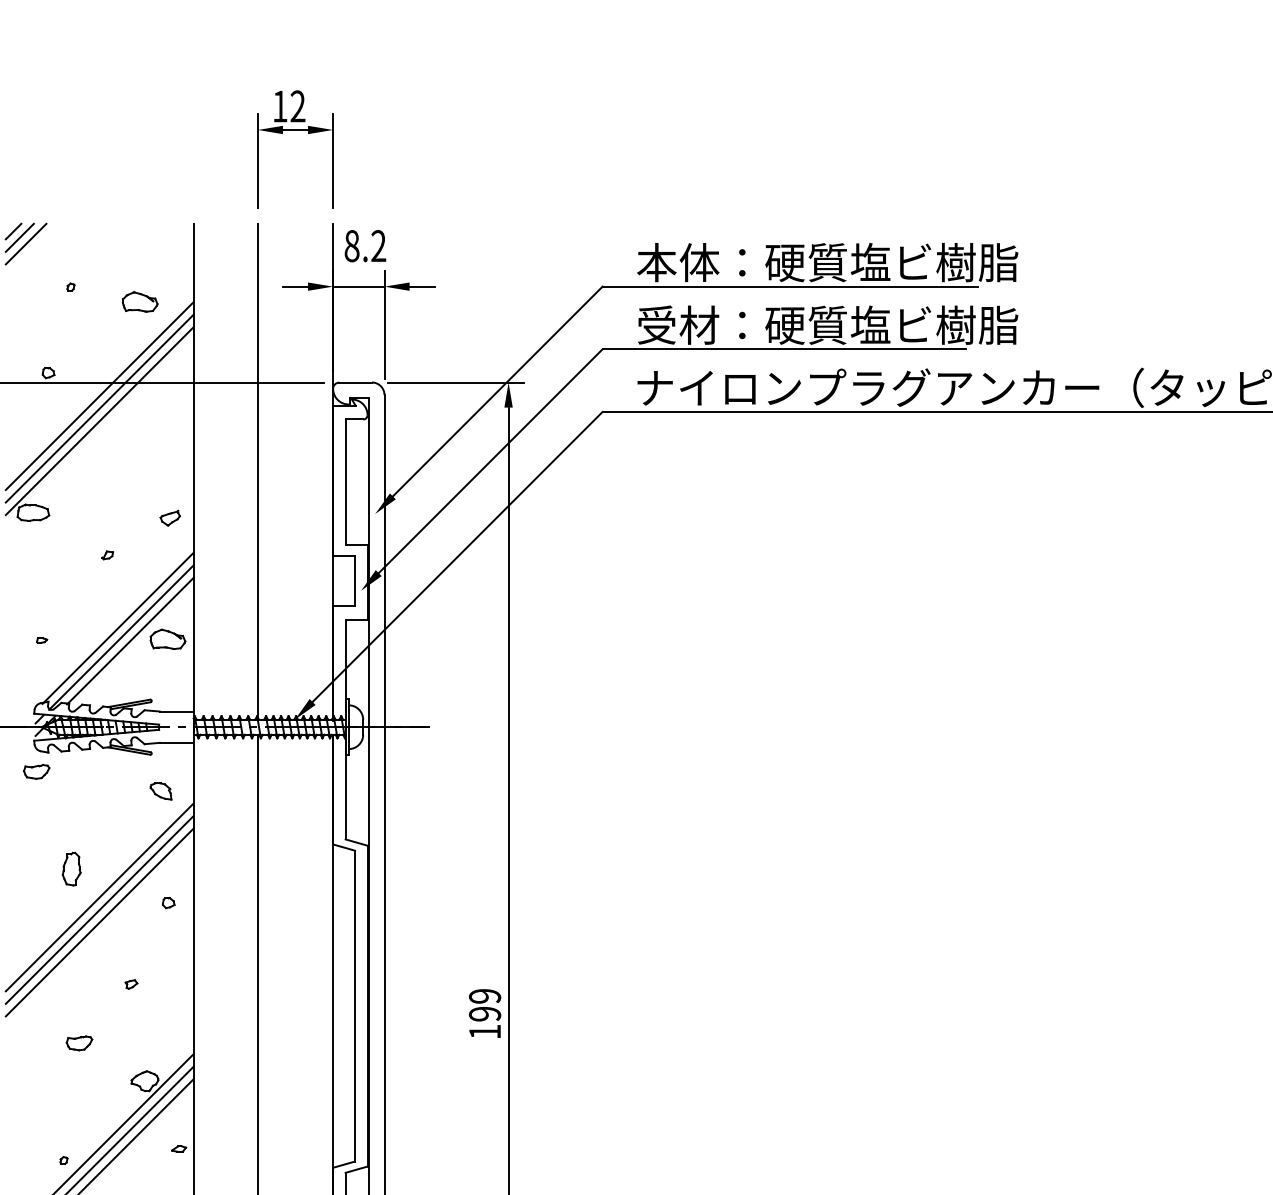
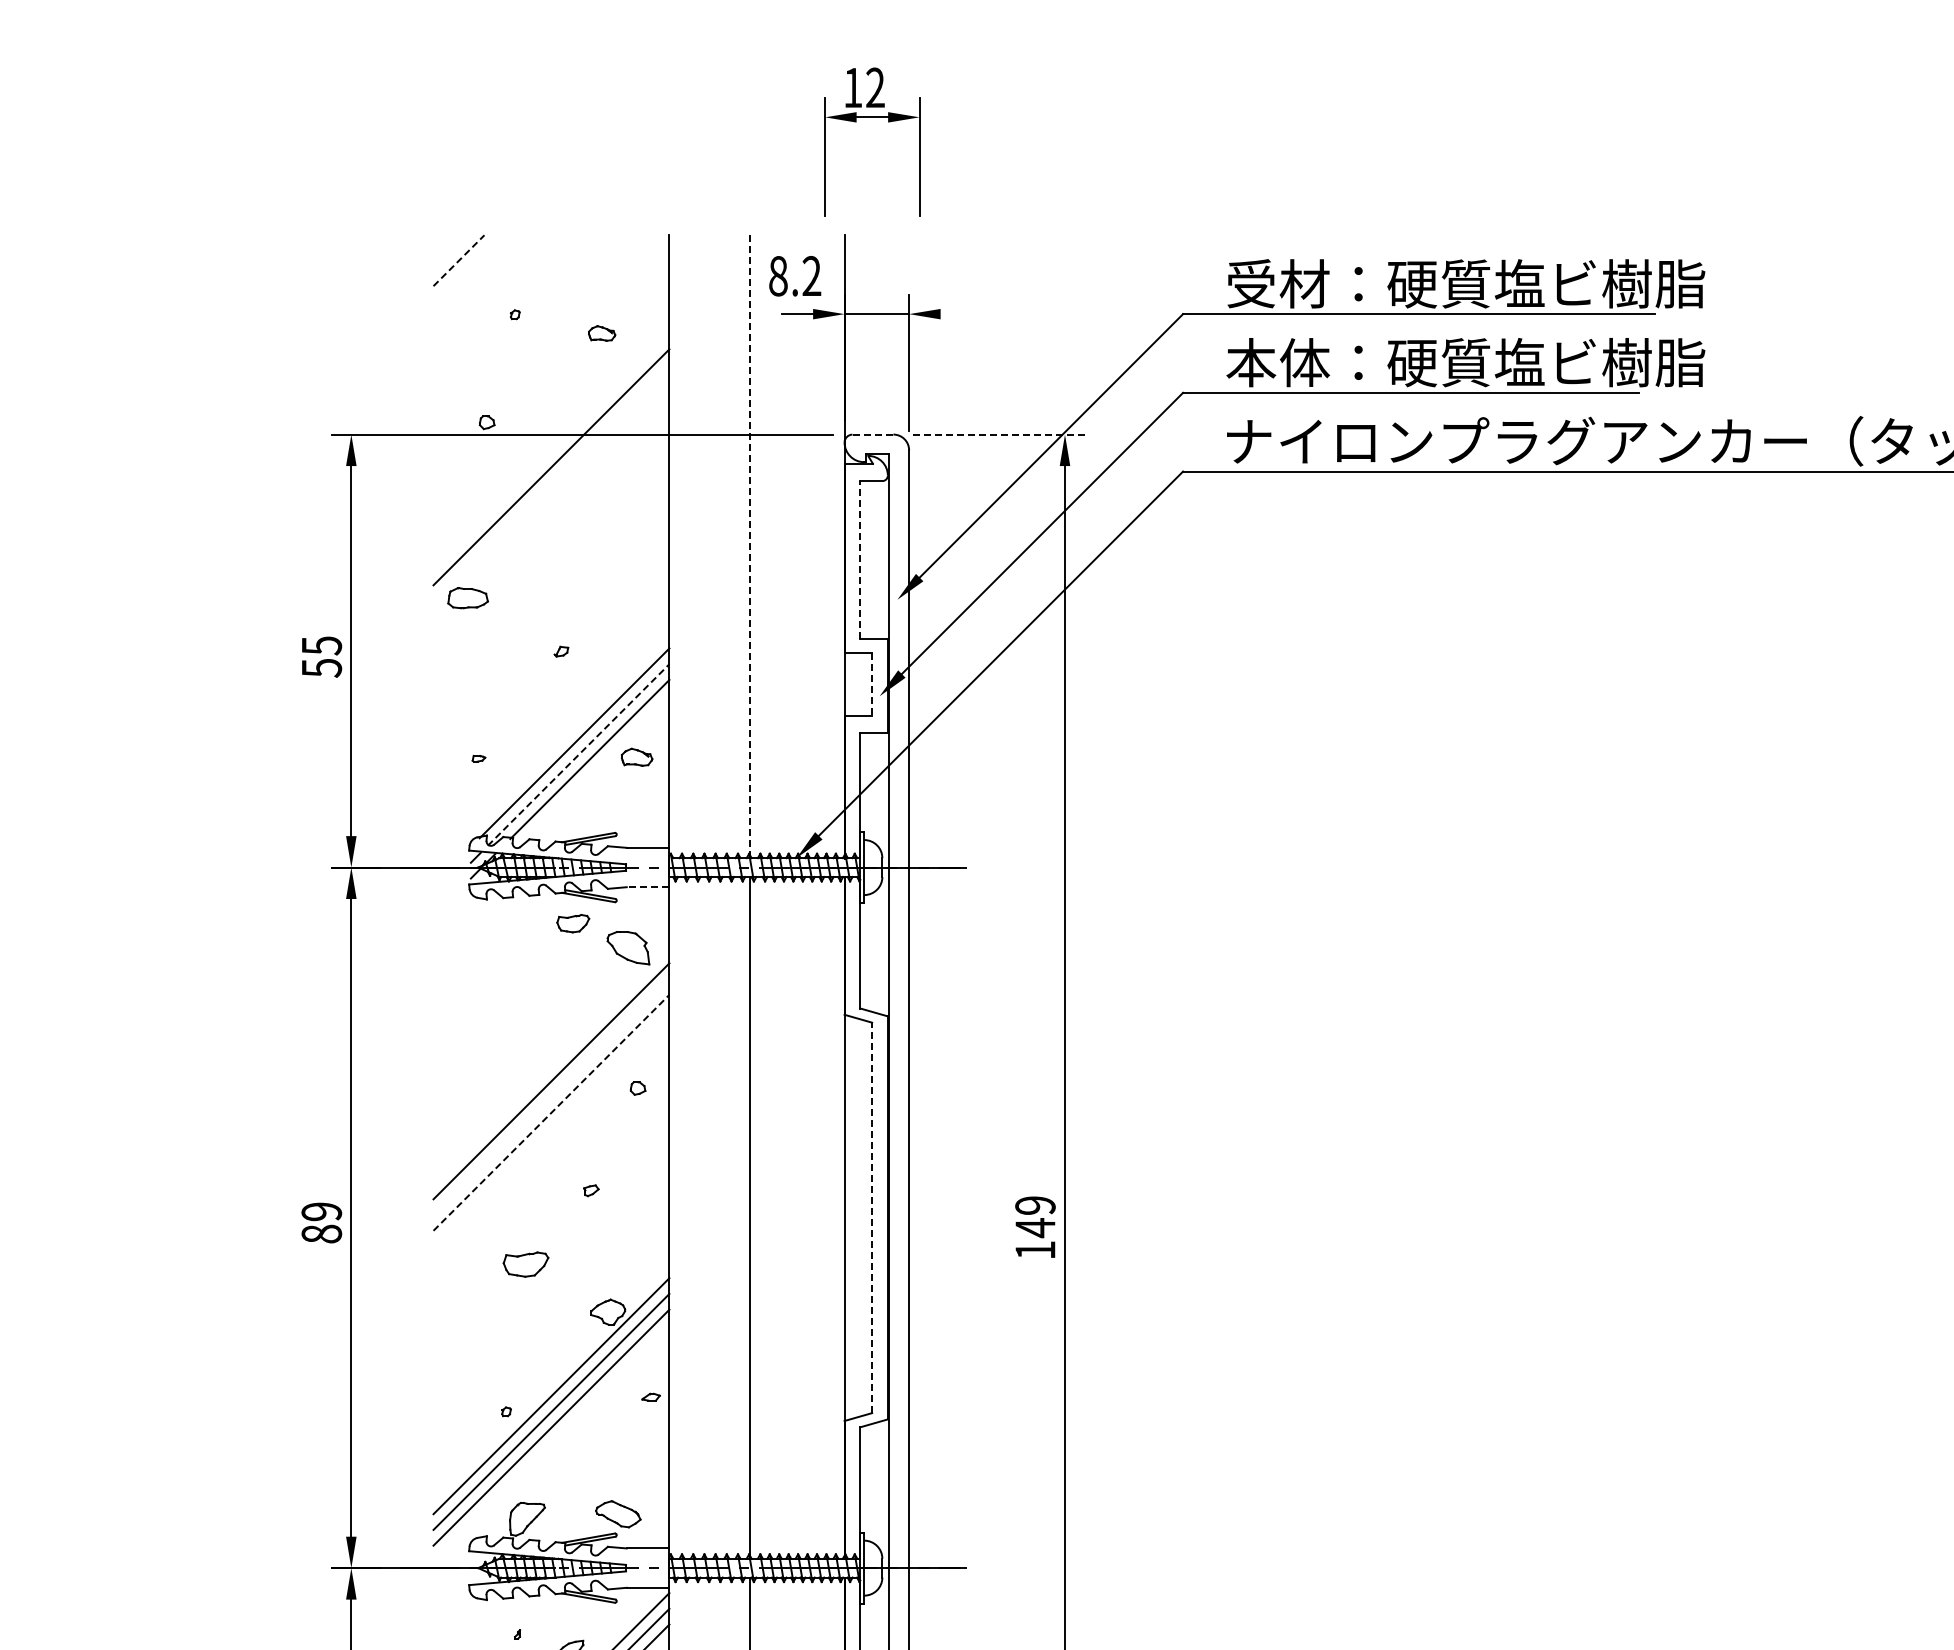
part: (295, 130) -> (872, 117), moved
line: (13, 231) -> (442, 244), removed
line: (19, 237) -> (450, 252), removed
line: (26, 243) -> (459, 260), solid -> dashed
text: (365, 246) -> (795, 276), moved
text: (678, 262) -> (1278, 283), 本体：硬質塩ビ樹脂 -> 受材：硬質塩ビ樹脂
line: (422, 286) -> (956, 314), removed
part: (139, 302) -> (601, 333), size x0.6
text: (678, 325) -> (1278, 362), 受材：硬質塩ビ樹脂 -> 本体：硬質塩ビ樹脂
line: (355, 382) -> (872, 434), solid -> dashed
line: (455, 382) -> (998, 434), solid -> dashed
line: (99, 395) -> (551, 451), removed
line: (99, 421) -> (551, 483), removed
line: (258, 470) -> (750, 545), solid -> dashed
line: (345, 481) -> (860, 559), solid -> dashed
part: (169, 517) -> (639, 604), removed
line: (355, 581) -> (872, 684), solid -> dashed
line: (121, 637) -> (578, 754), solid -> dashed
part: (167, 639) -> (636, 757), size x0.7
line: (176, 743) -> (647, 887), solid -> dashed
part: (36, 771) -> (573, 923), moved
part: (161, 791) -> (628, 948), size x1.6
part: (71, 868) -> (516, 1045), removed
line: (99, 910) -> (551, 1097), removed
line: (99, 922) -> (551, 1112), solid -> dashed
line: (355, 1005) -> (872, 1217), solid -> dashed
text: (485, 1014) -> (1035, 1228), 199 -> 149
part: (79, 1043) -> (525, 1264), size x1.4

